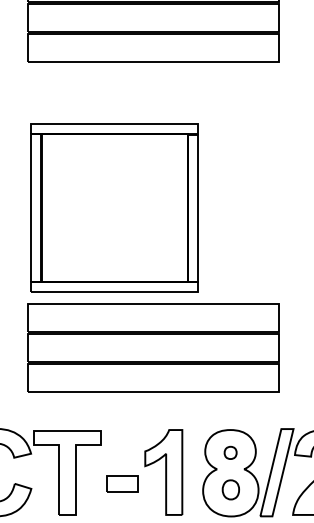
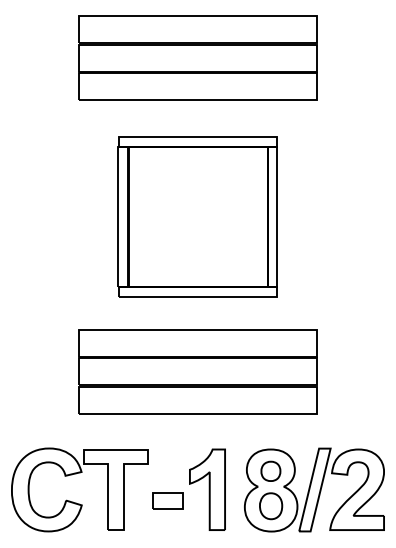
part: (114, 207) -> (197, 216), moved
part: (230, 452) -> (270, 470), size x1.67
part: (231, 490) -> (271, 506), size x1.43

